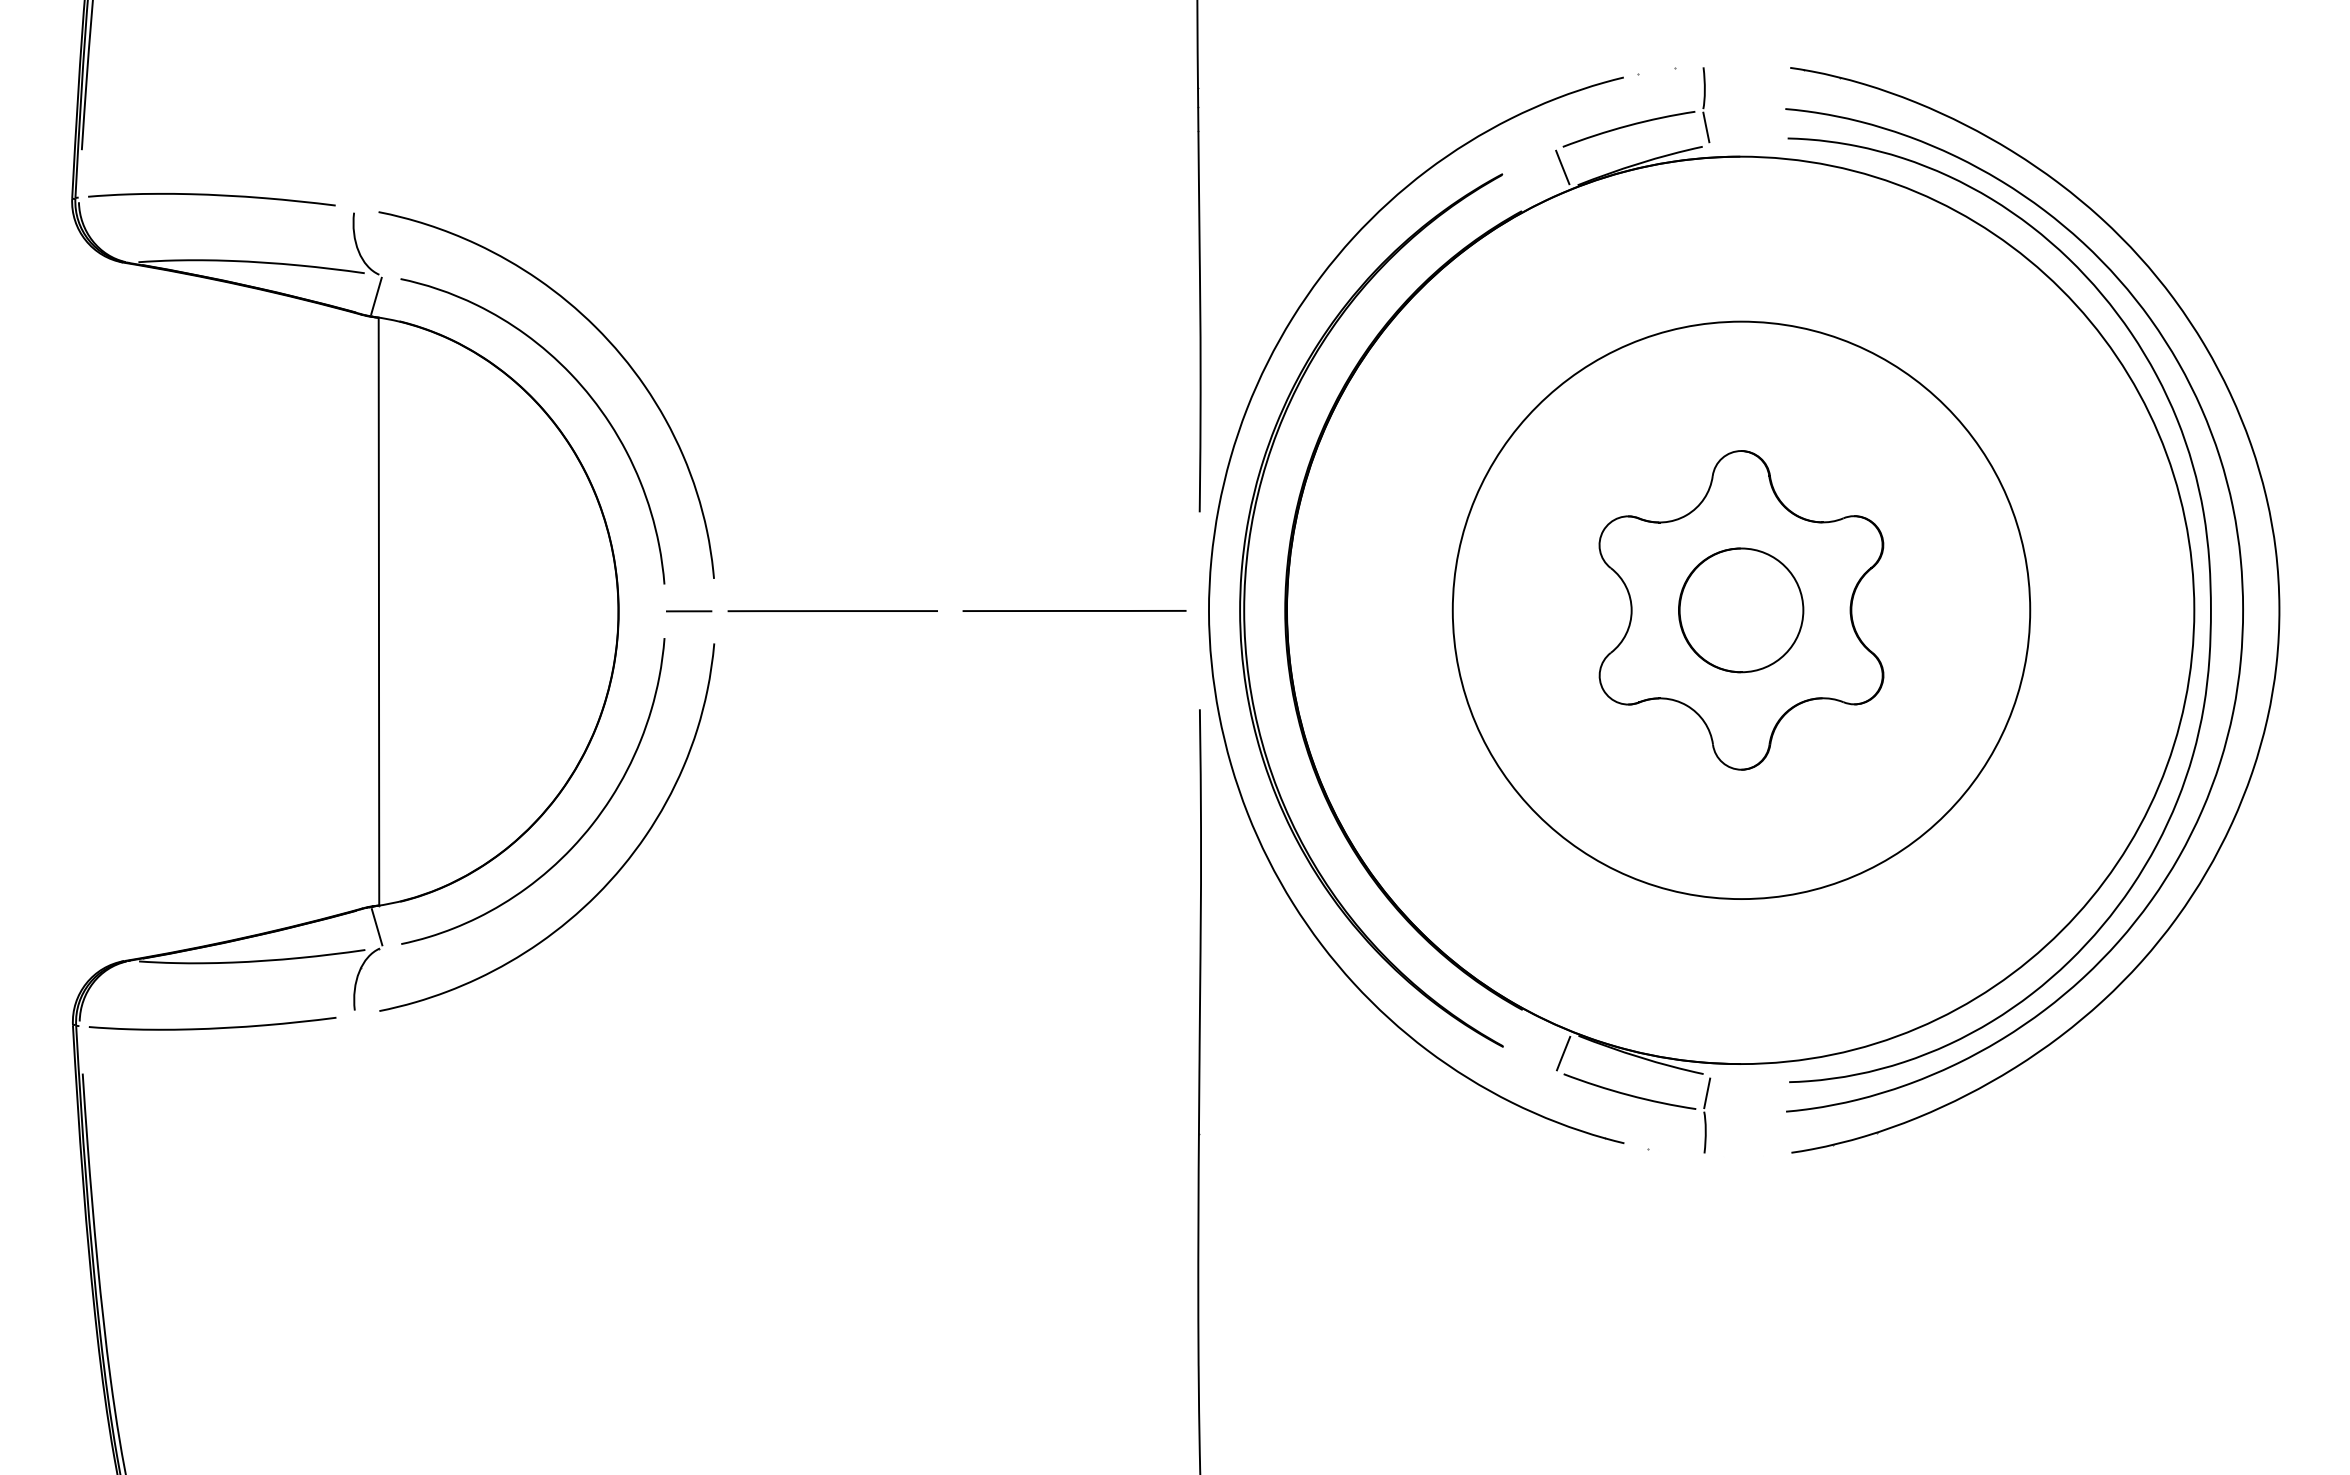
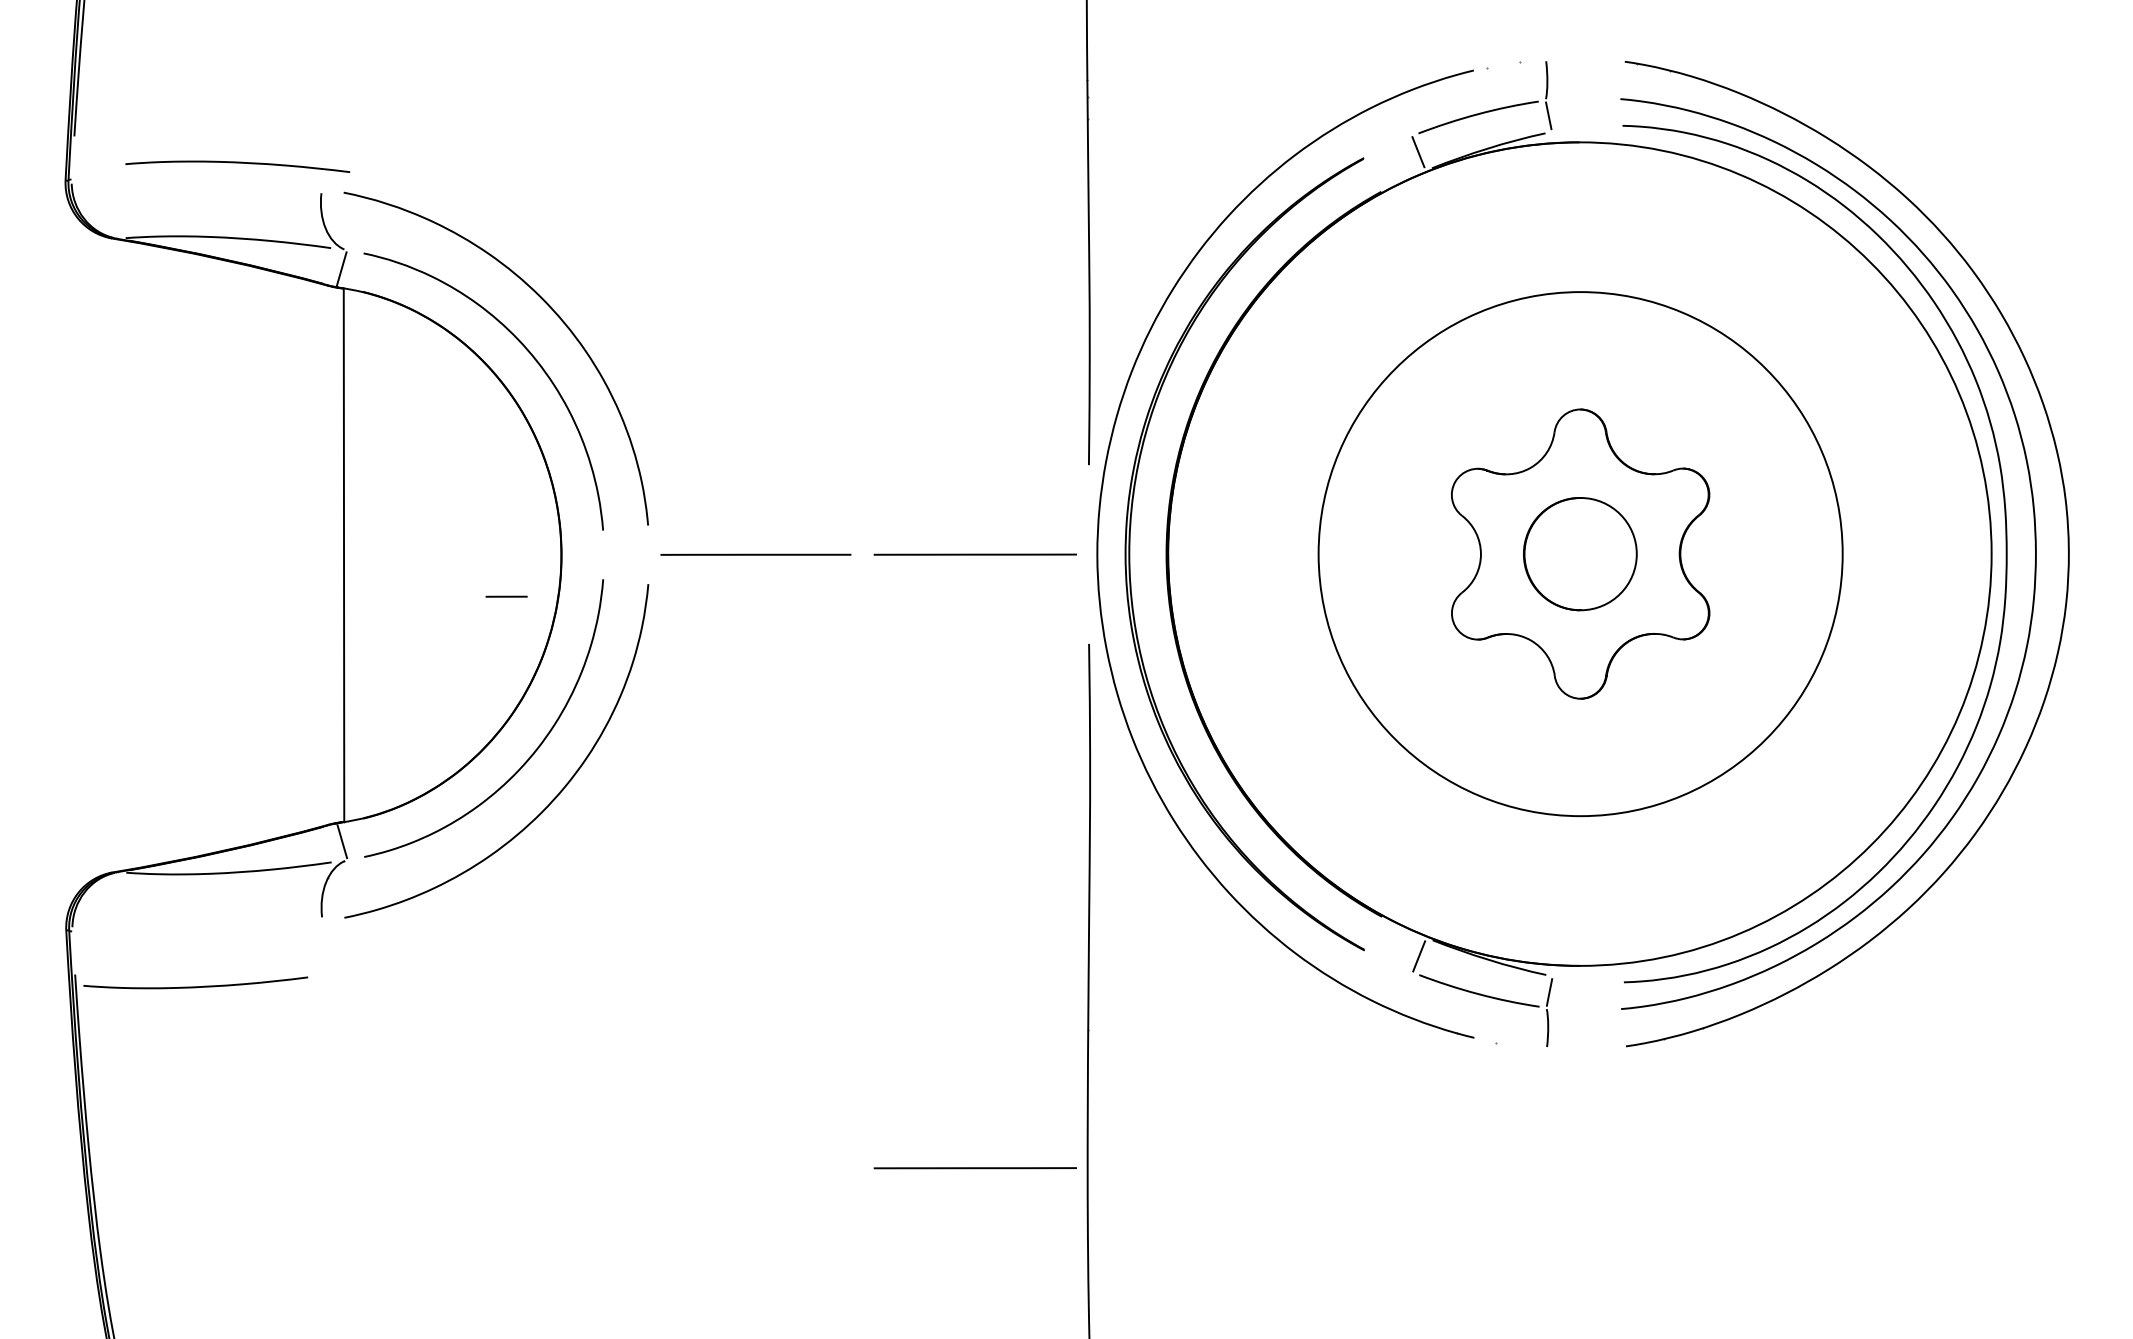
curve: (211, 195) -> (237, 163), moved
line: (689, 611) -> (506, 596), moved
curve: (212, 1027) -> (195, 986), moved
line: (1074, 1286) -> (975, 1167), added

